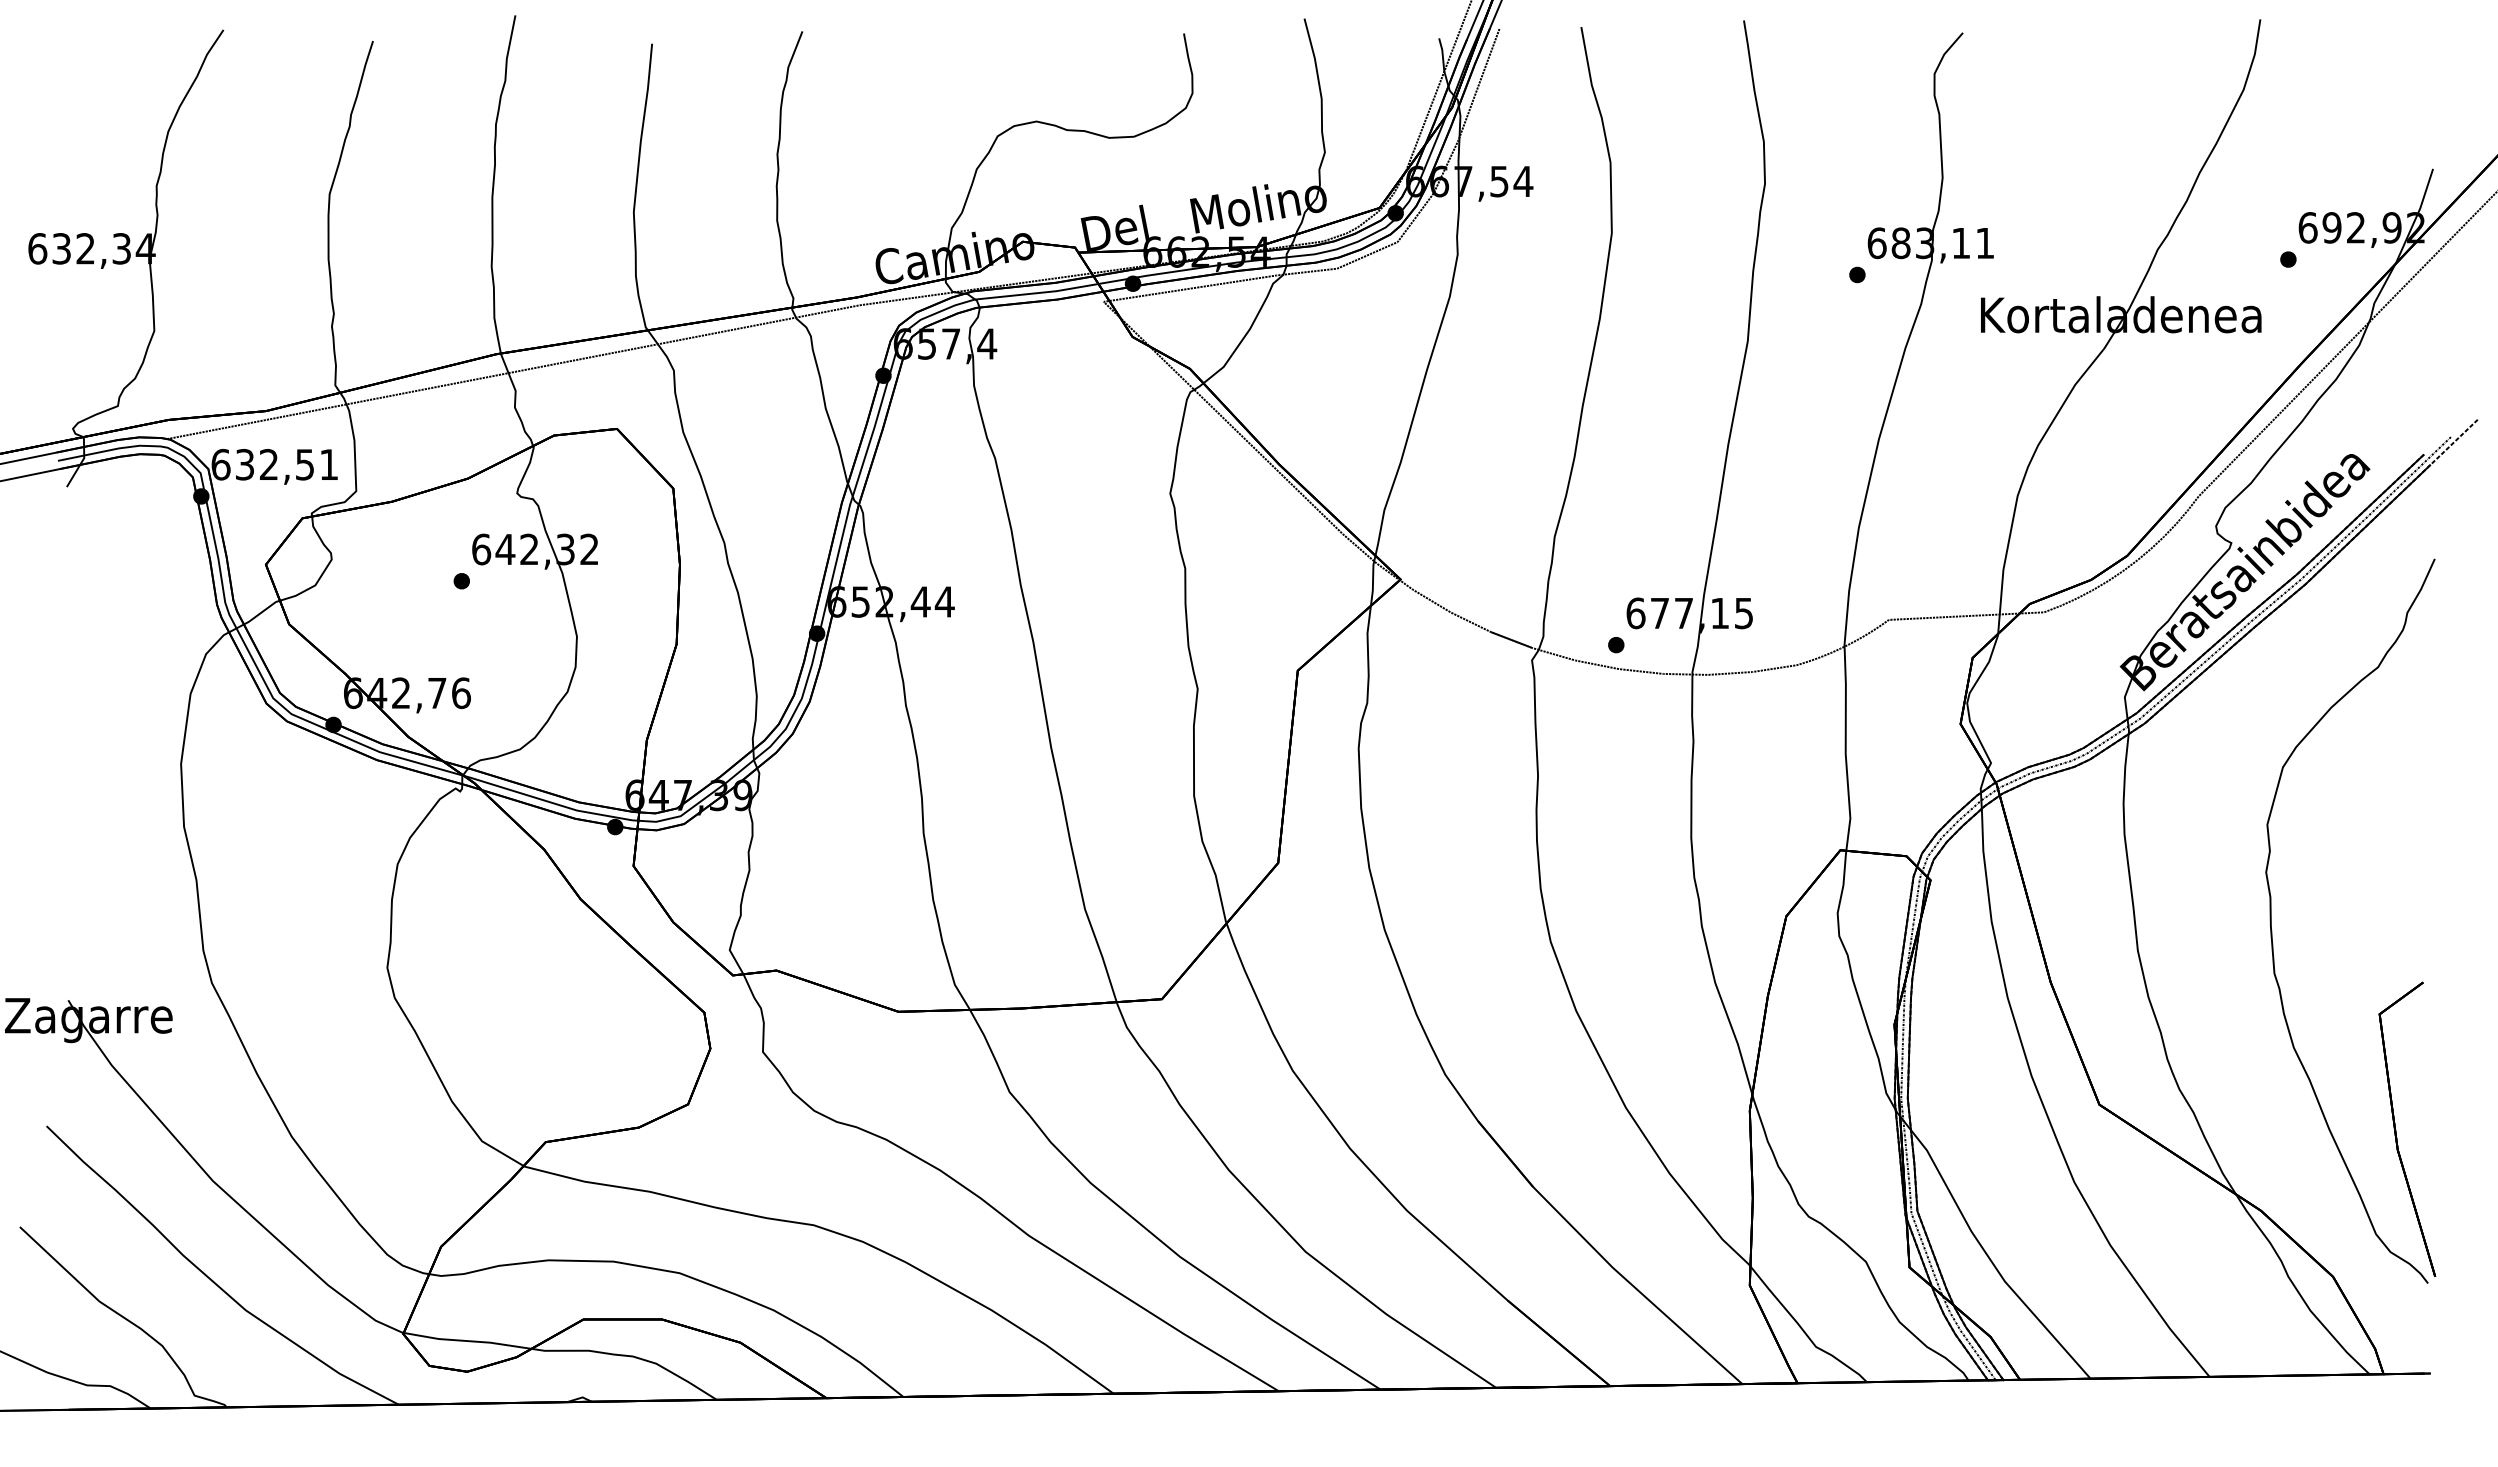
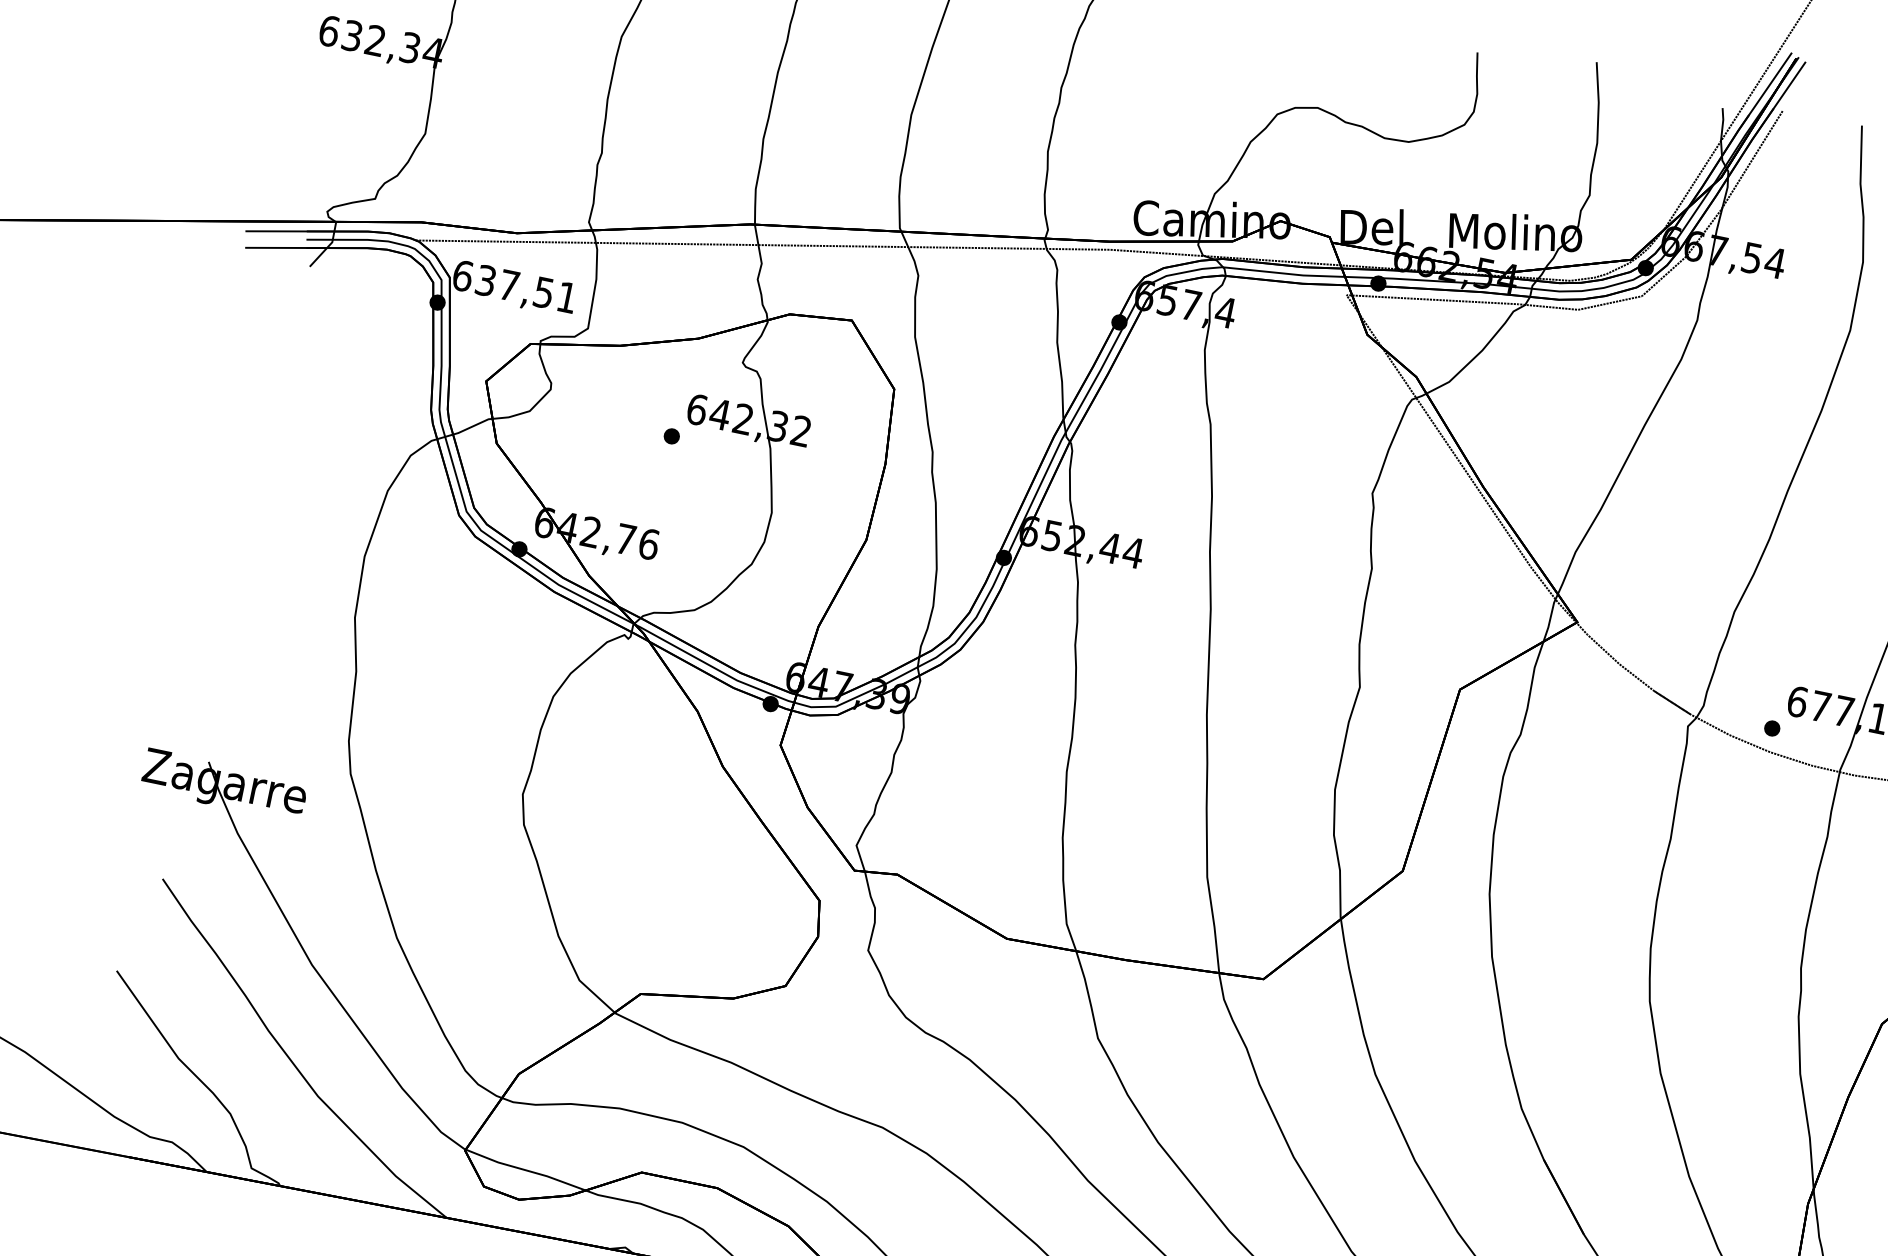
text: (268, 464) -> (508, 285), 632,51 -> 637,51

